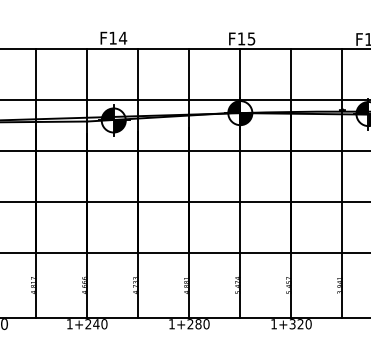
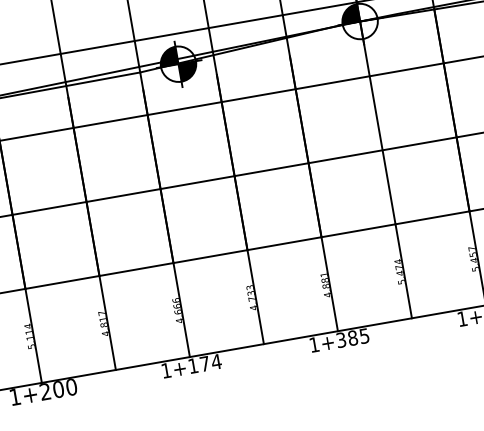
fill: (246, 119) -> (370, 29), removed
text: (96, 324) -> (205, 364), 1+240 -> 1+174
text: (198, 324) -> (352, 338), 1+280 -> 1+385

